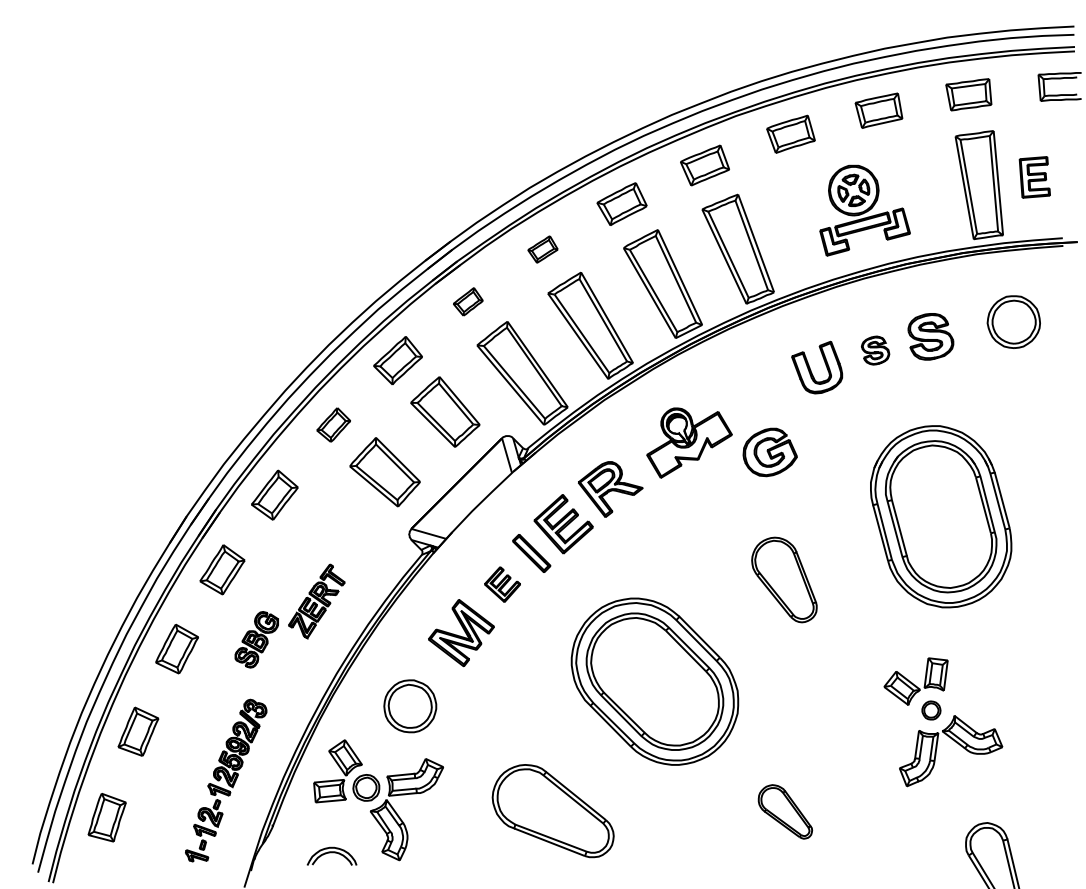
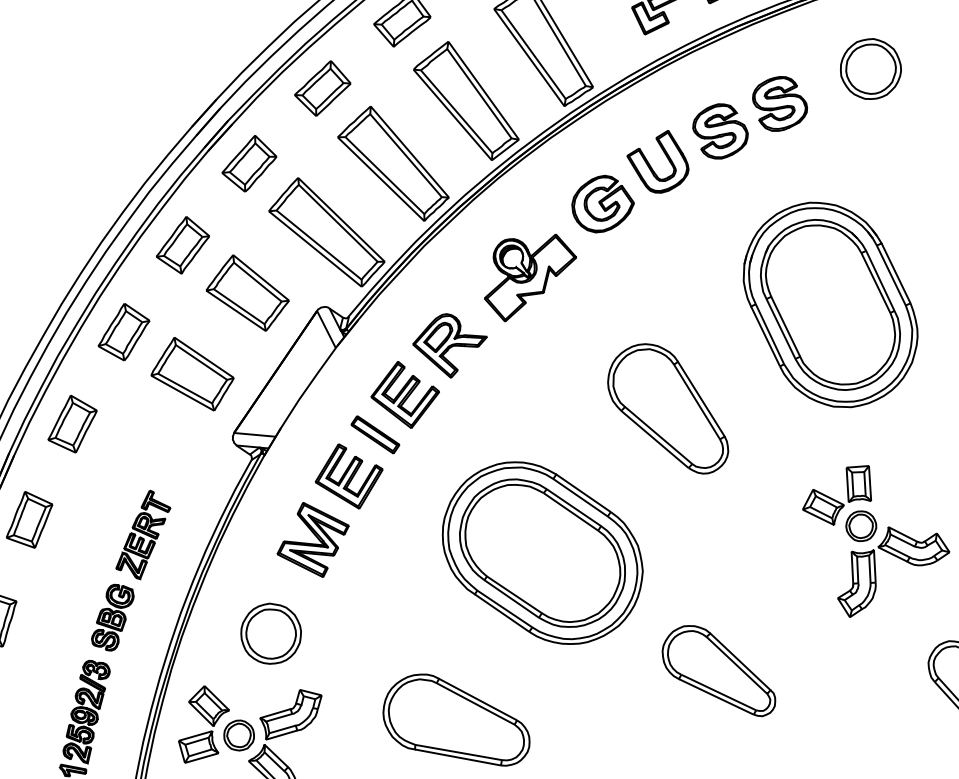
part: (542, 249) -> (322, 88), size x1.67
part: (468, 301) -> (249, 163), size x1.67
part: (875, 350) -> (720, 131), size x1.67
part: (333, 424) -> (123, 331), size x1.43
part: (769, 452) -> (601, 204), moved
part: (784, 579) -> (666, 409), size x1.43
part: (502, 584) -> (349, 476), size x1.67
part: (256, 639) -> (112, 617), moved
part: (931, 710) -> (861, 526), size x1.43
part: (785, 811) -> (718, 671), size x1.67

